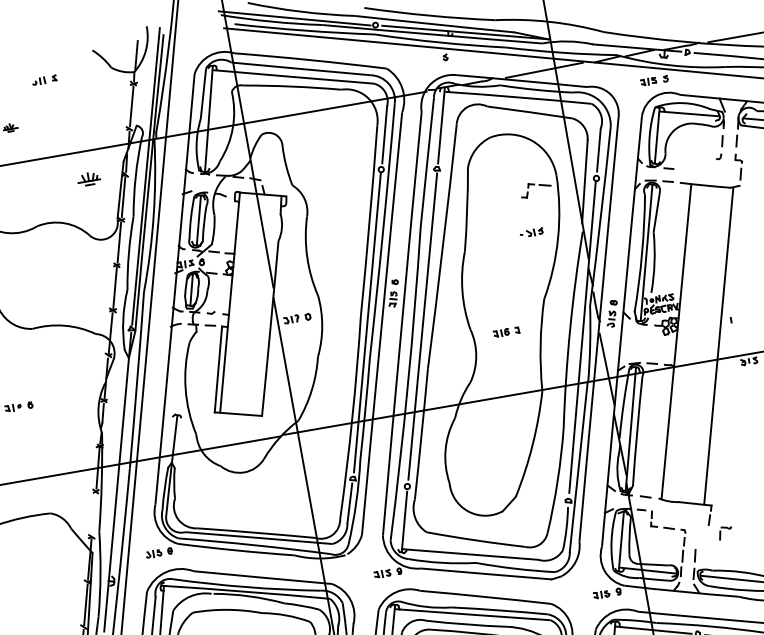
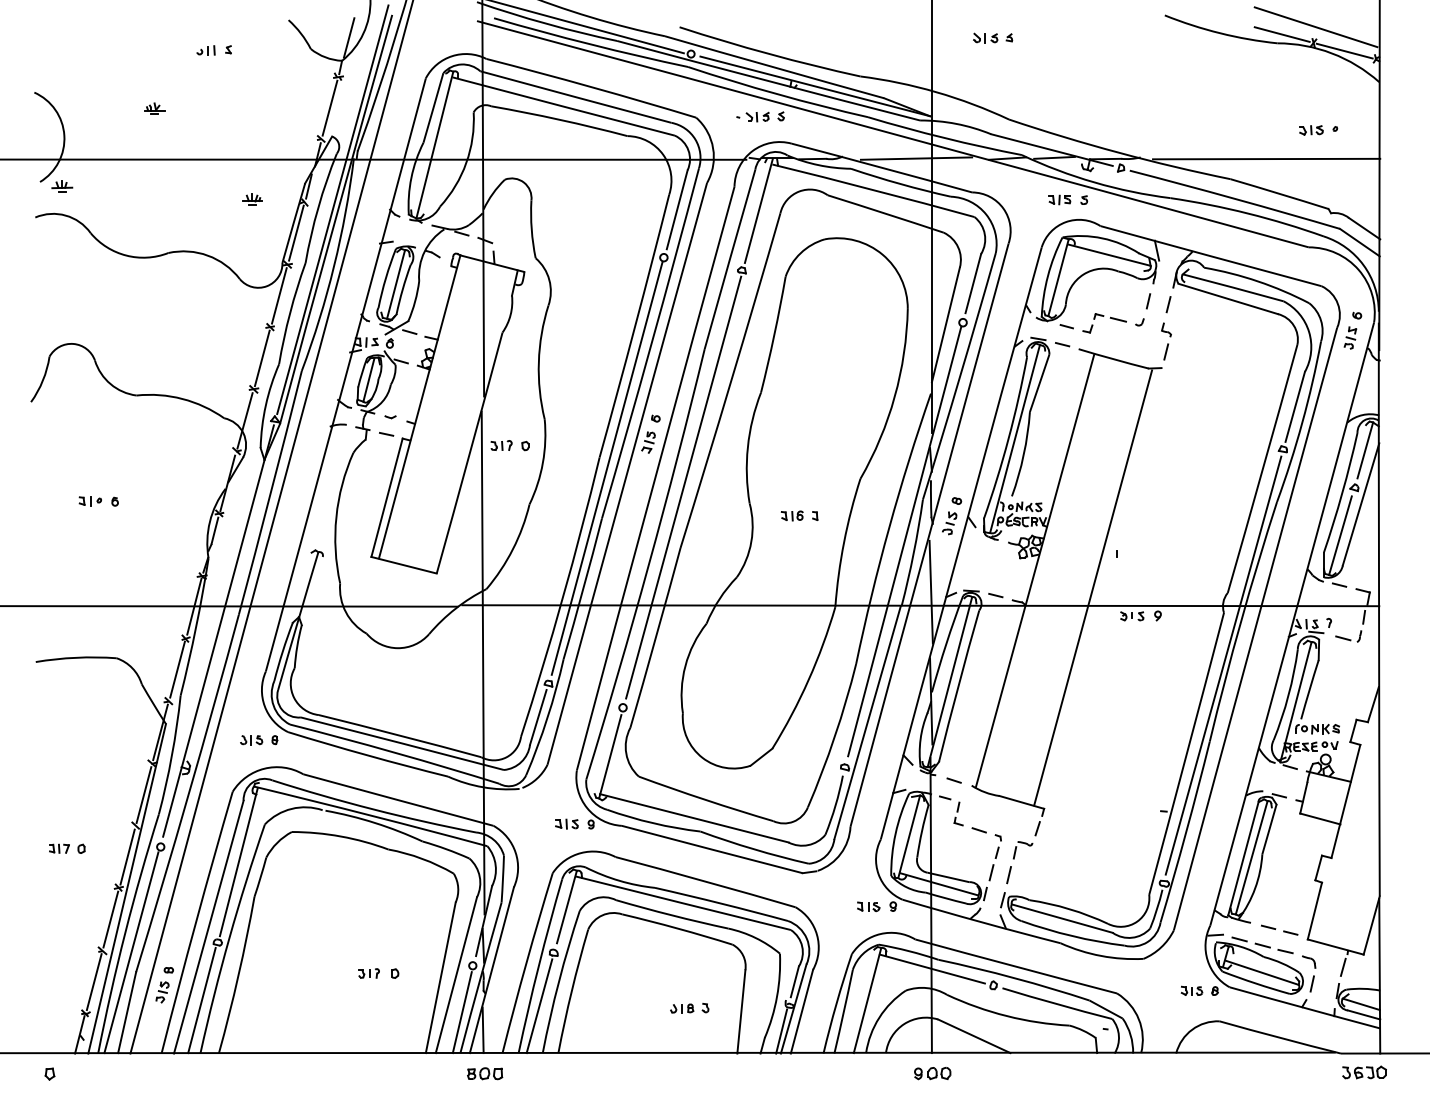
part: (89, 179) -> (252, 199), size x0.62
part: (535, 184) -> (1104, 316), moved
part: (531, 232) -> (752, 116), moved
line: (93, 513) -> (177, 669), added
part: (725, 532) -> (1022, 850), moved

